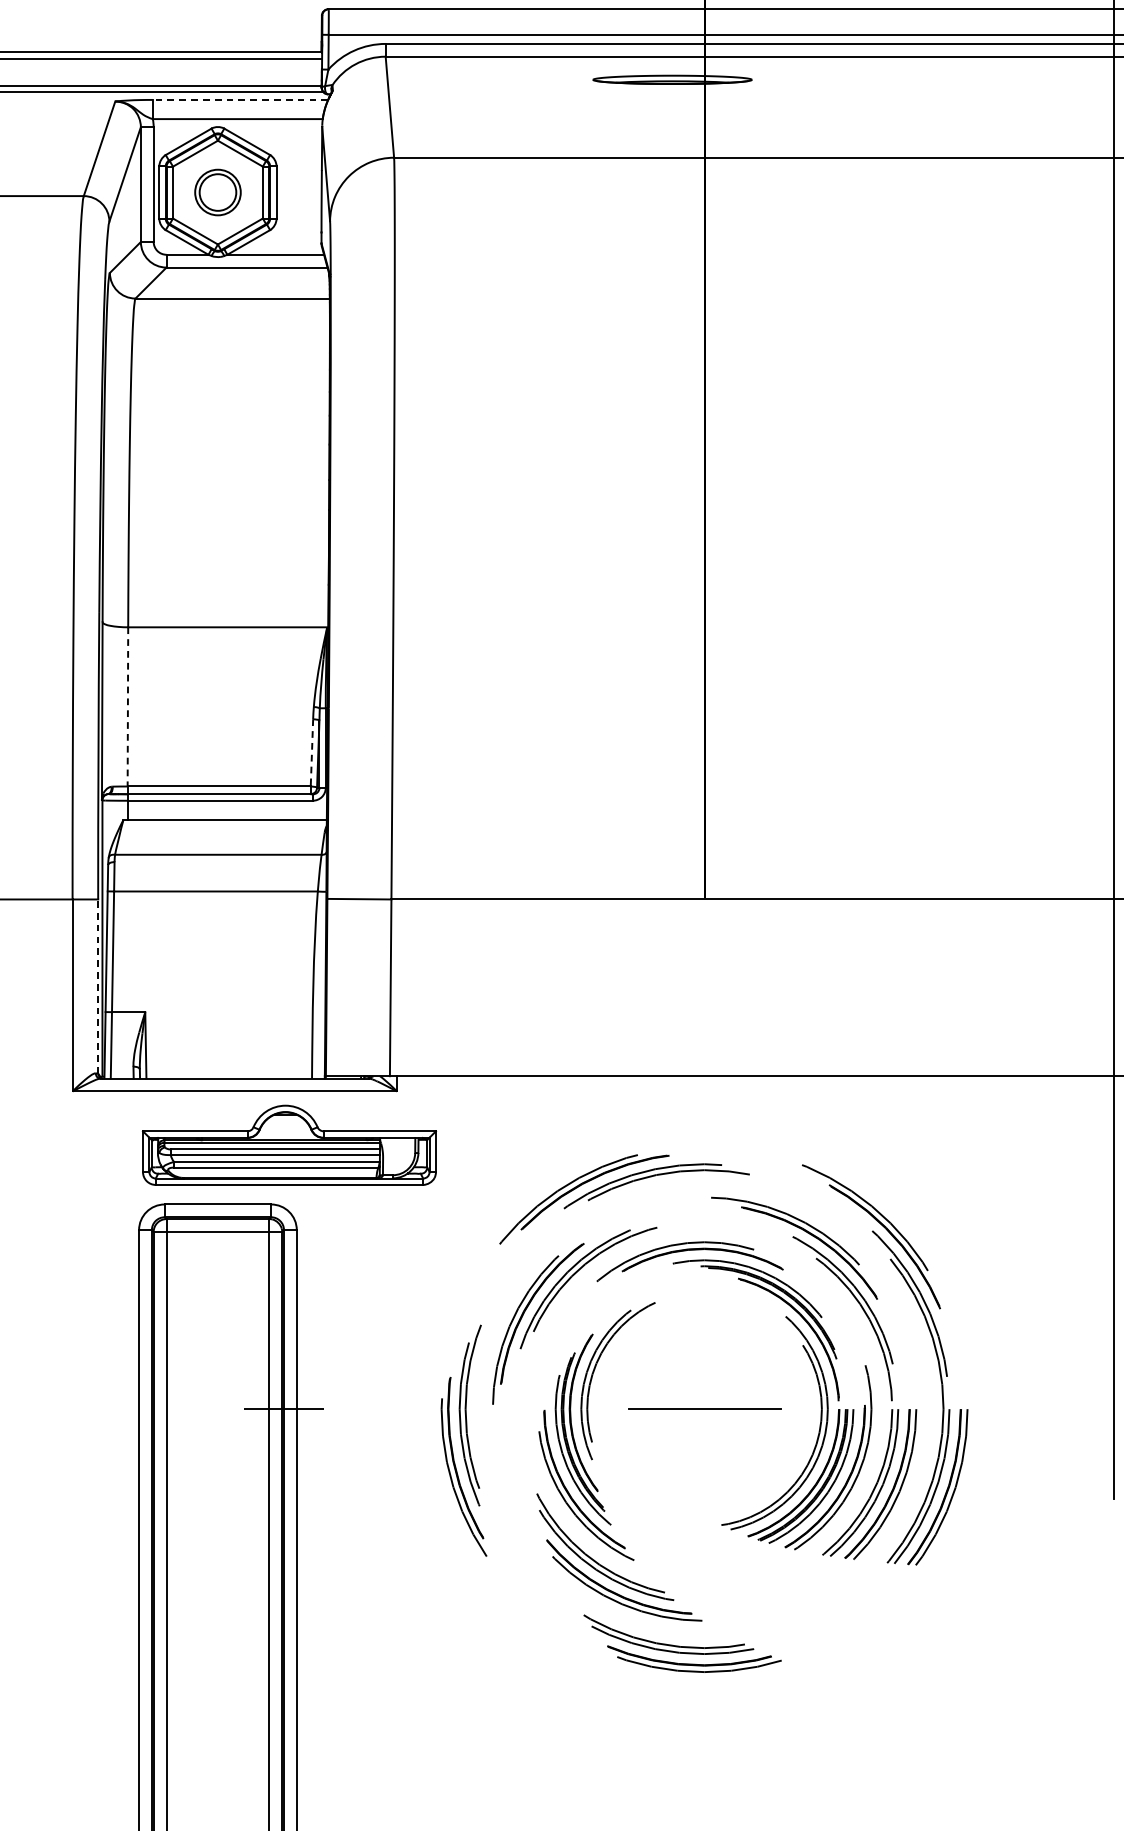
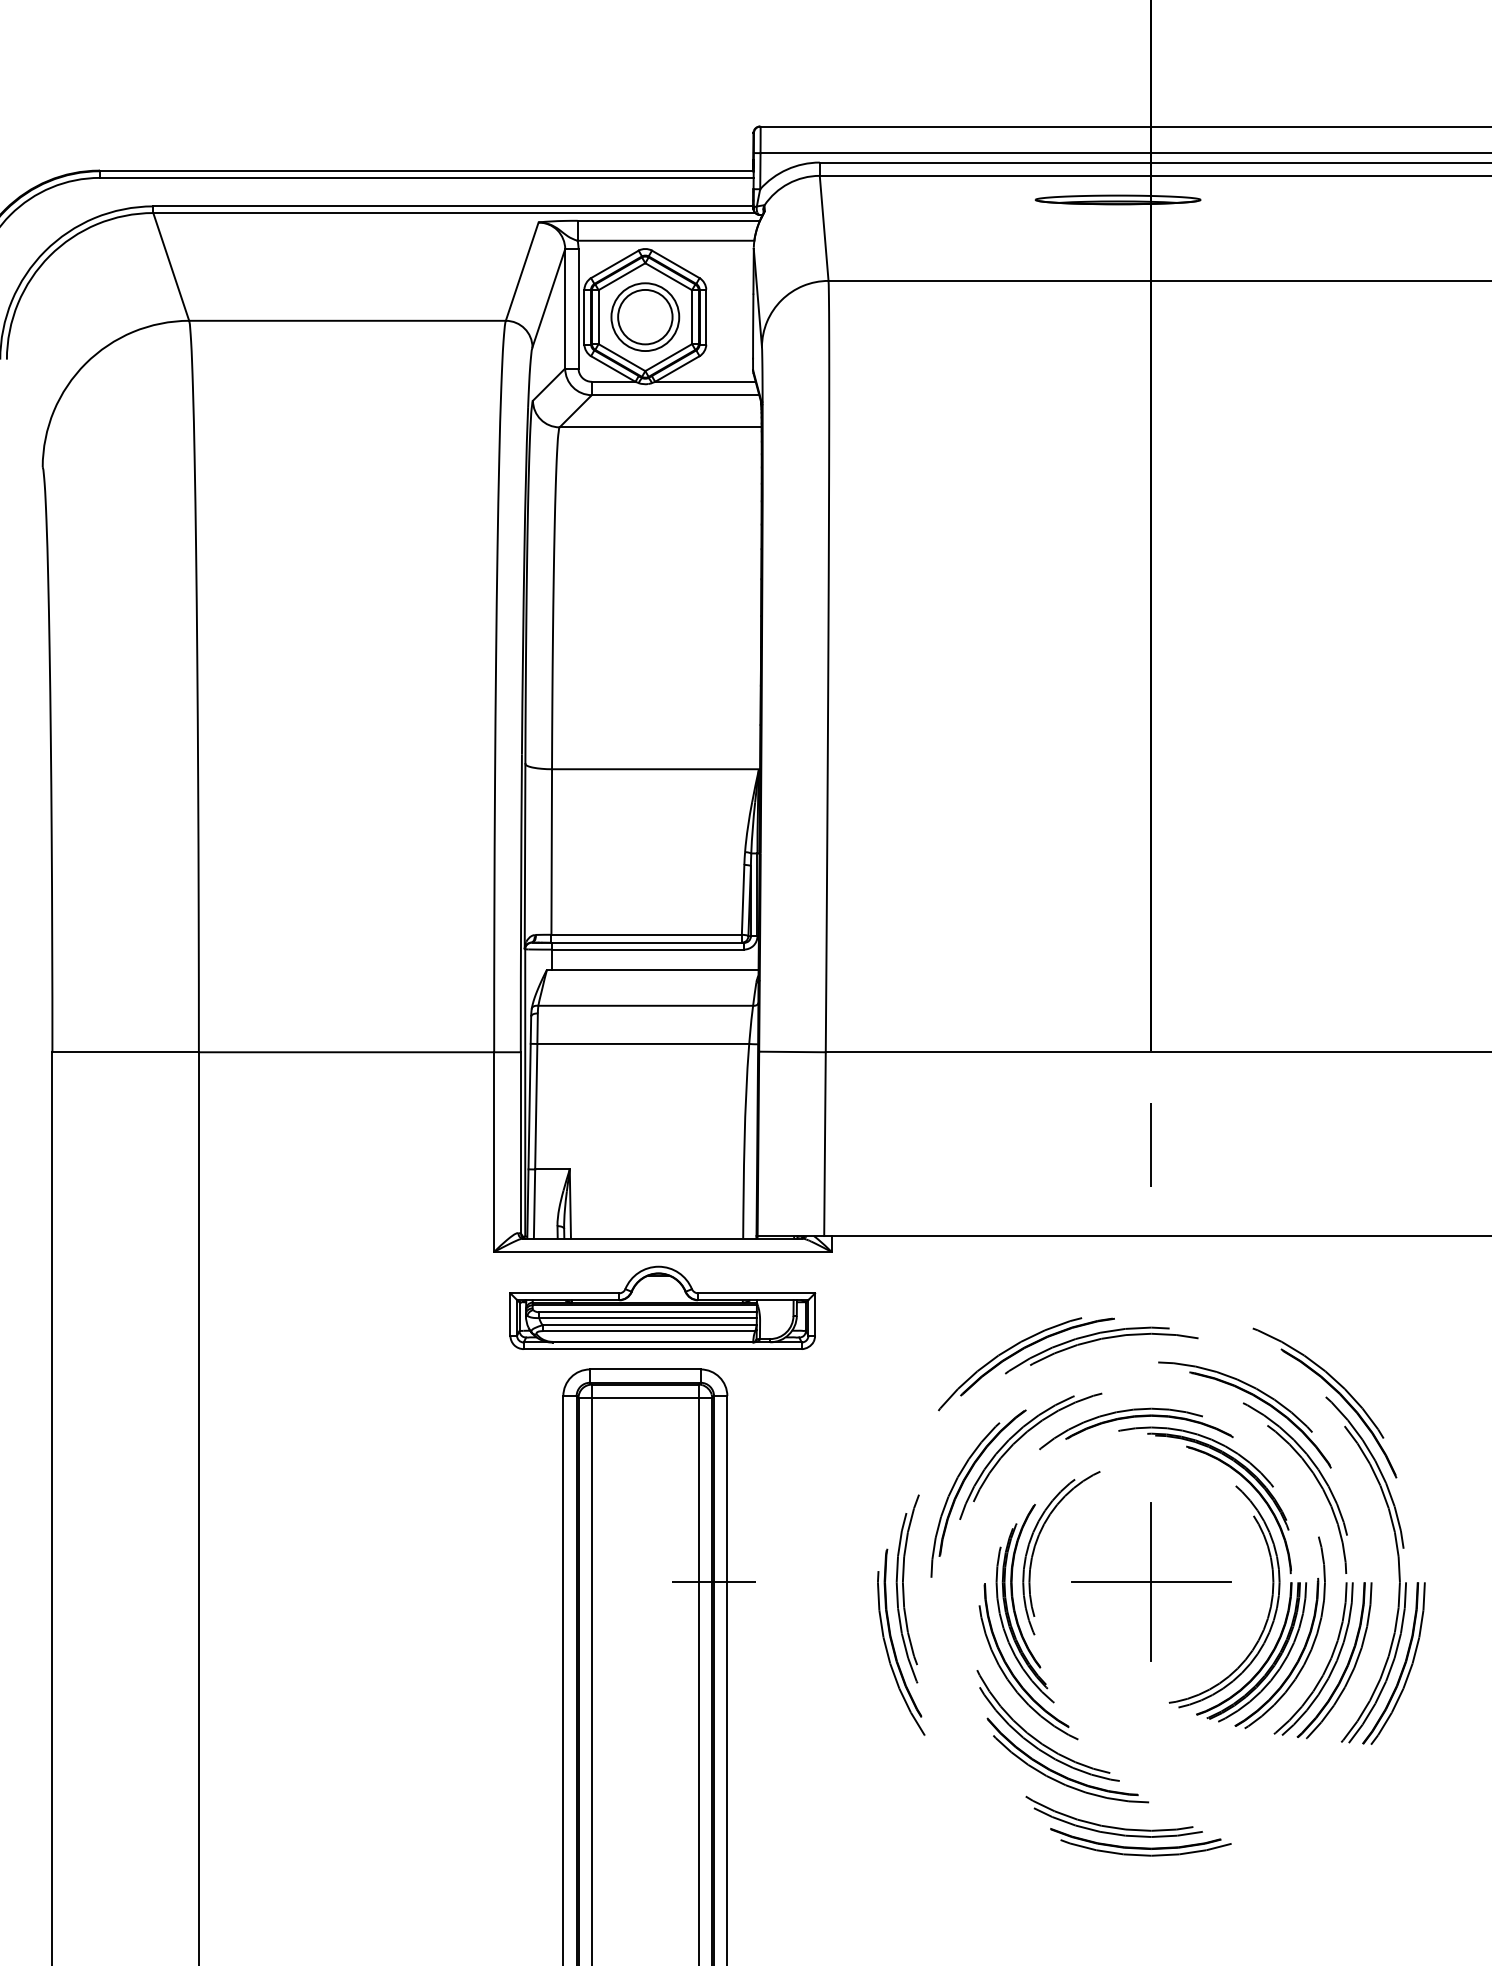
line: (240, 99) -> (668, 220), dashed -> solid
part: (218, 191) -> (645, 316), size x1.43
line: (127, 707) -> (551, 852), dashed -> solid
line: (312, 752) -> (743, 899), dashed -> solid
line: (97, 986) -> (520, 1142), dashed -> solid
line: (704, 988) -> (1151, 1144), added
part: (289, 1144) -> (662, 1307), moved
line: (704, 1409) -> (1151, 1582), added

